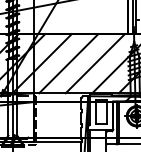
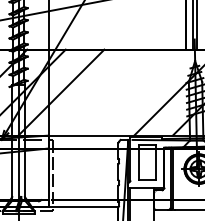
line: (68, 63) -> (99, 92), removed
line: (94, 63) -> (137, 92), removed

